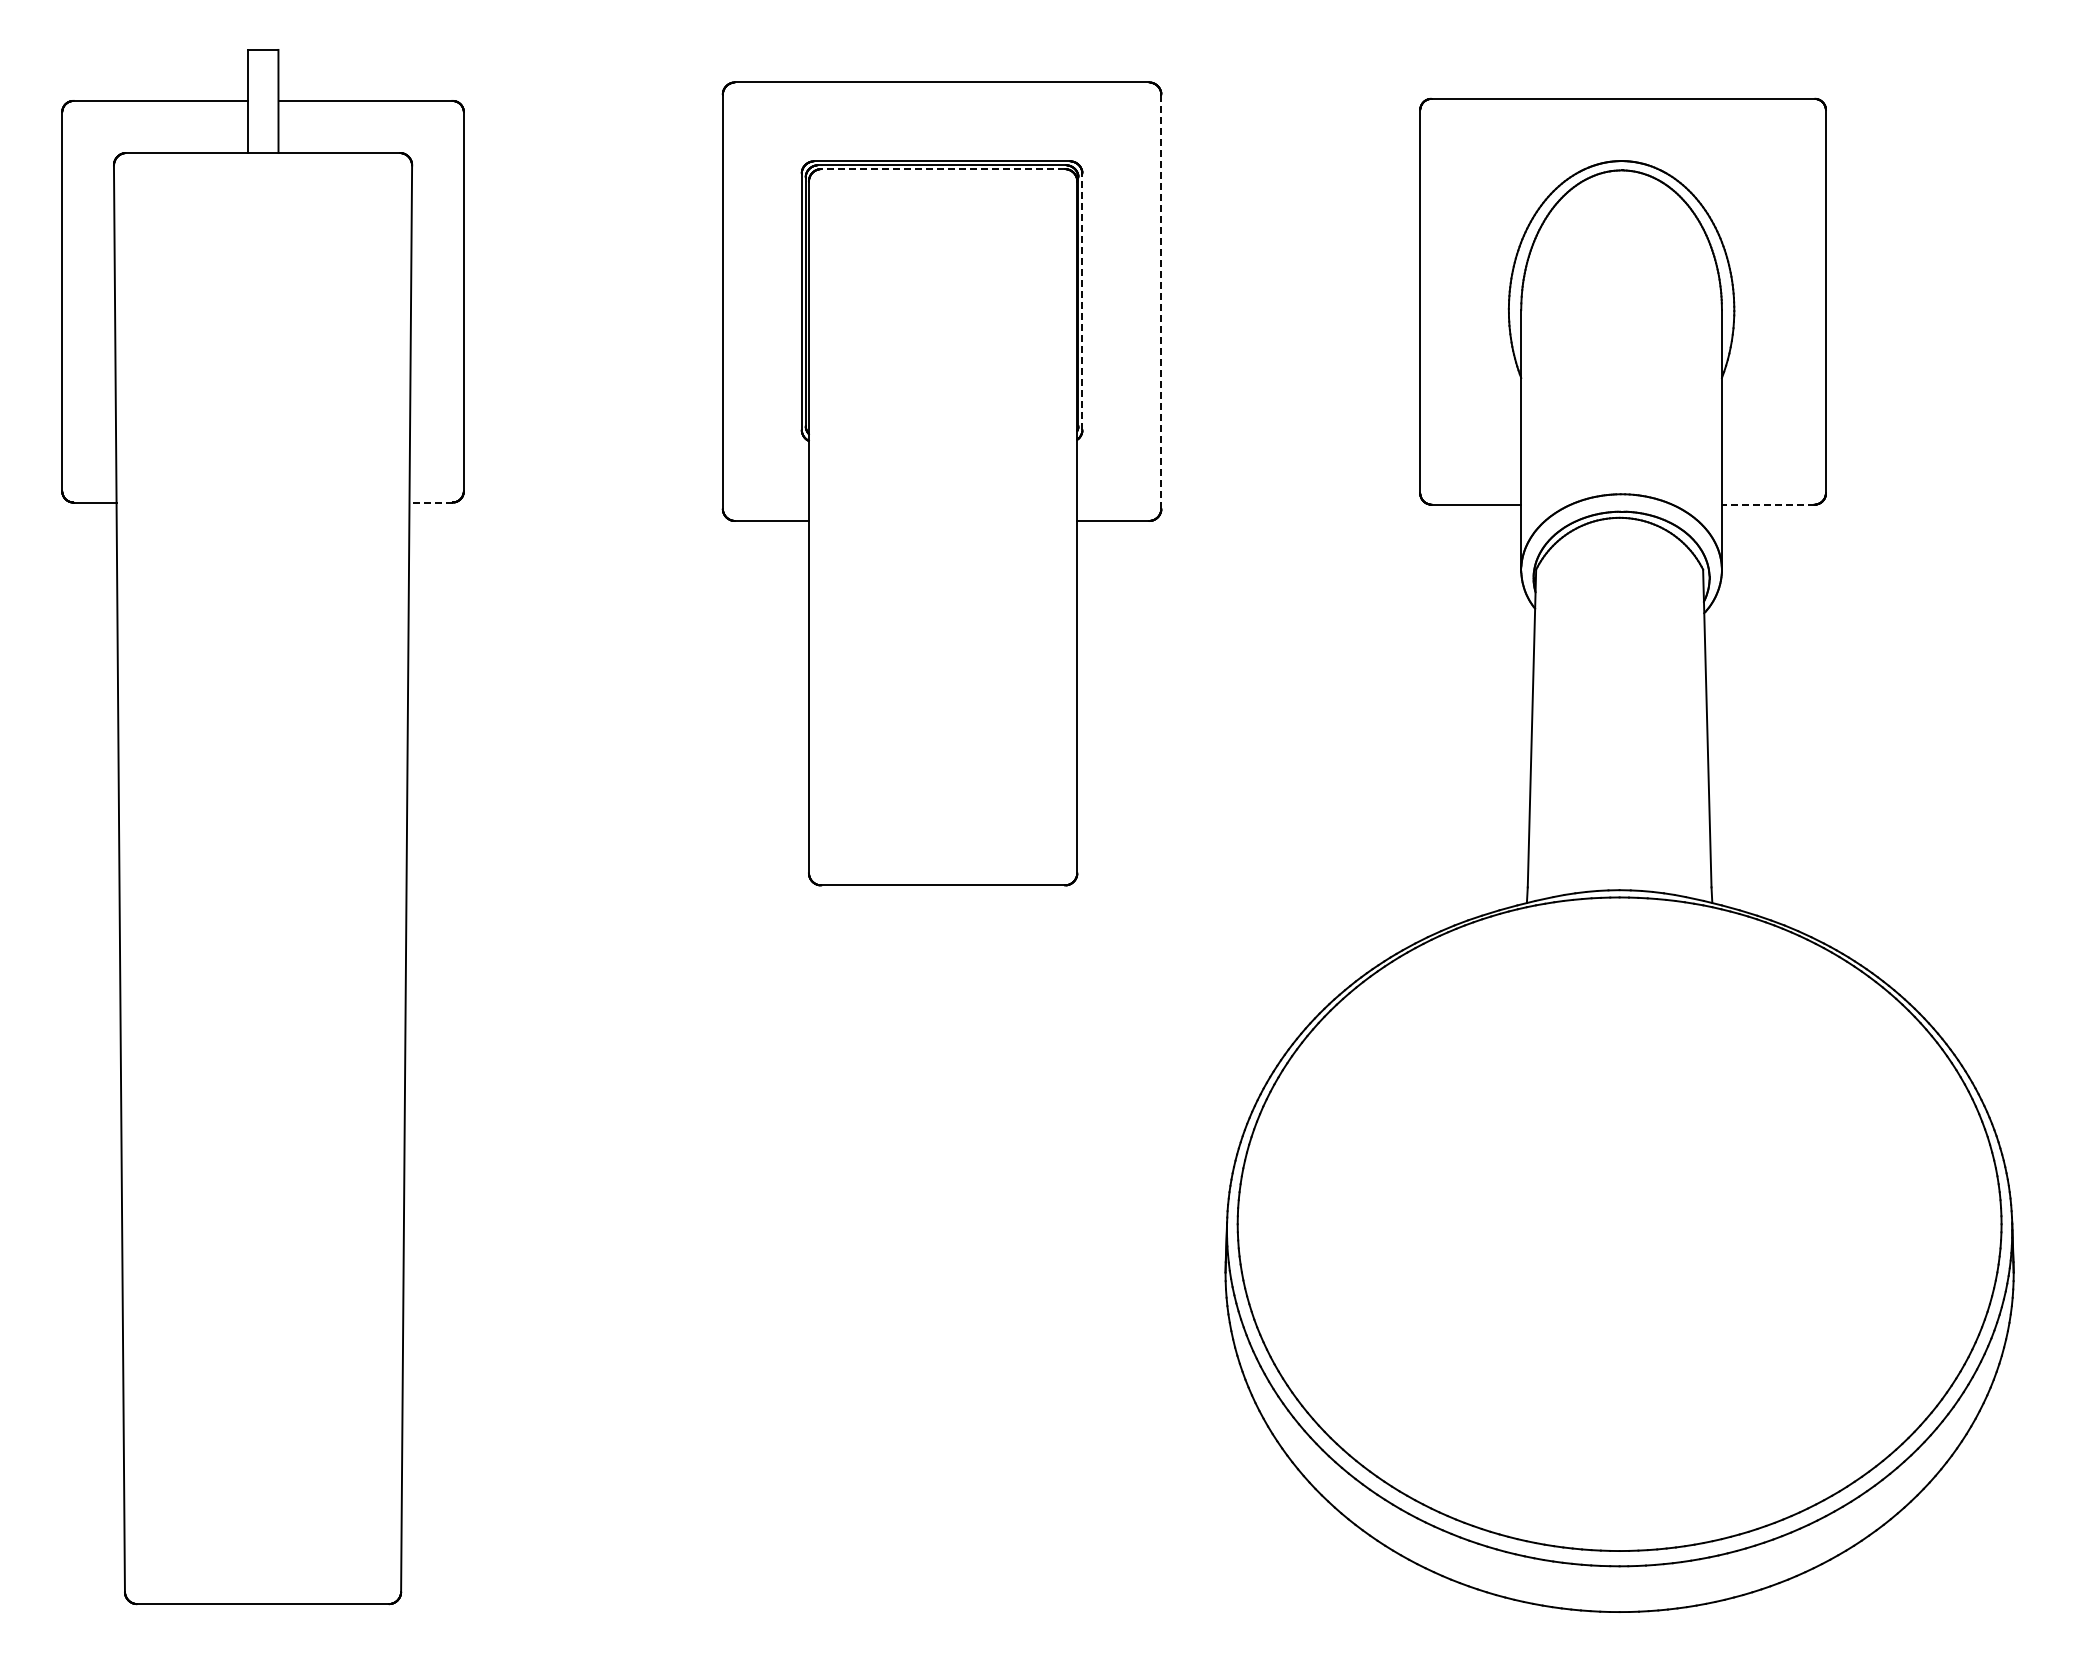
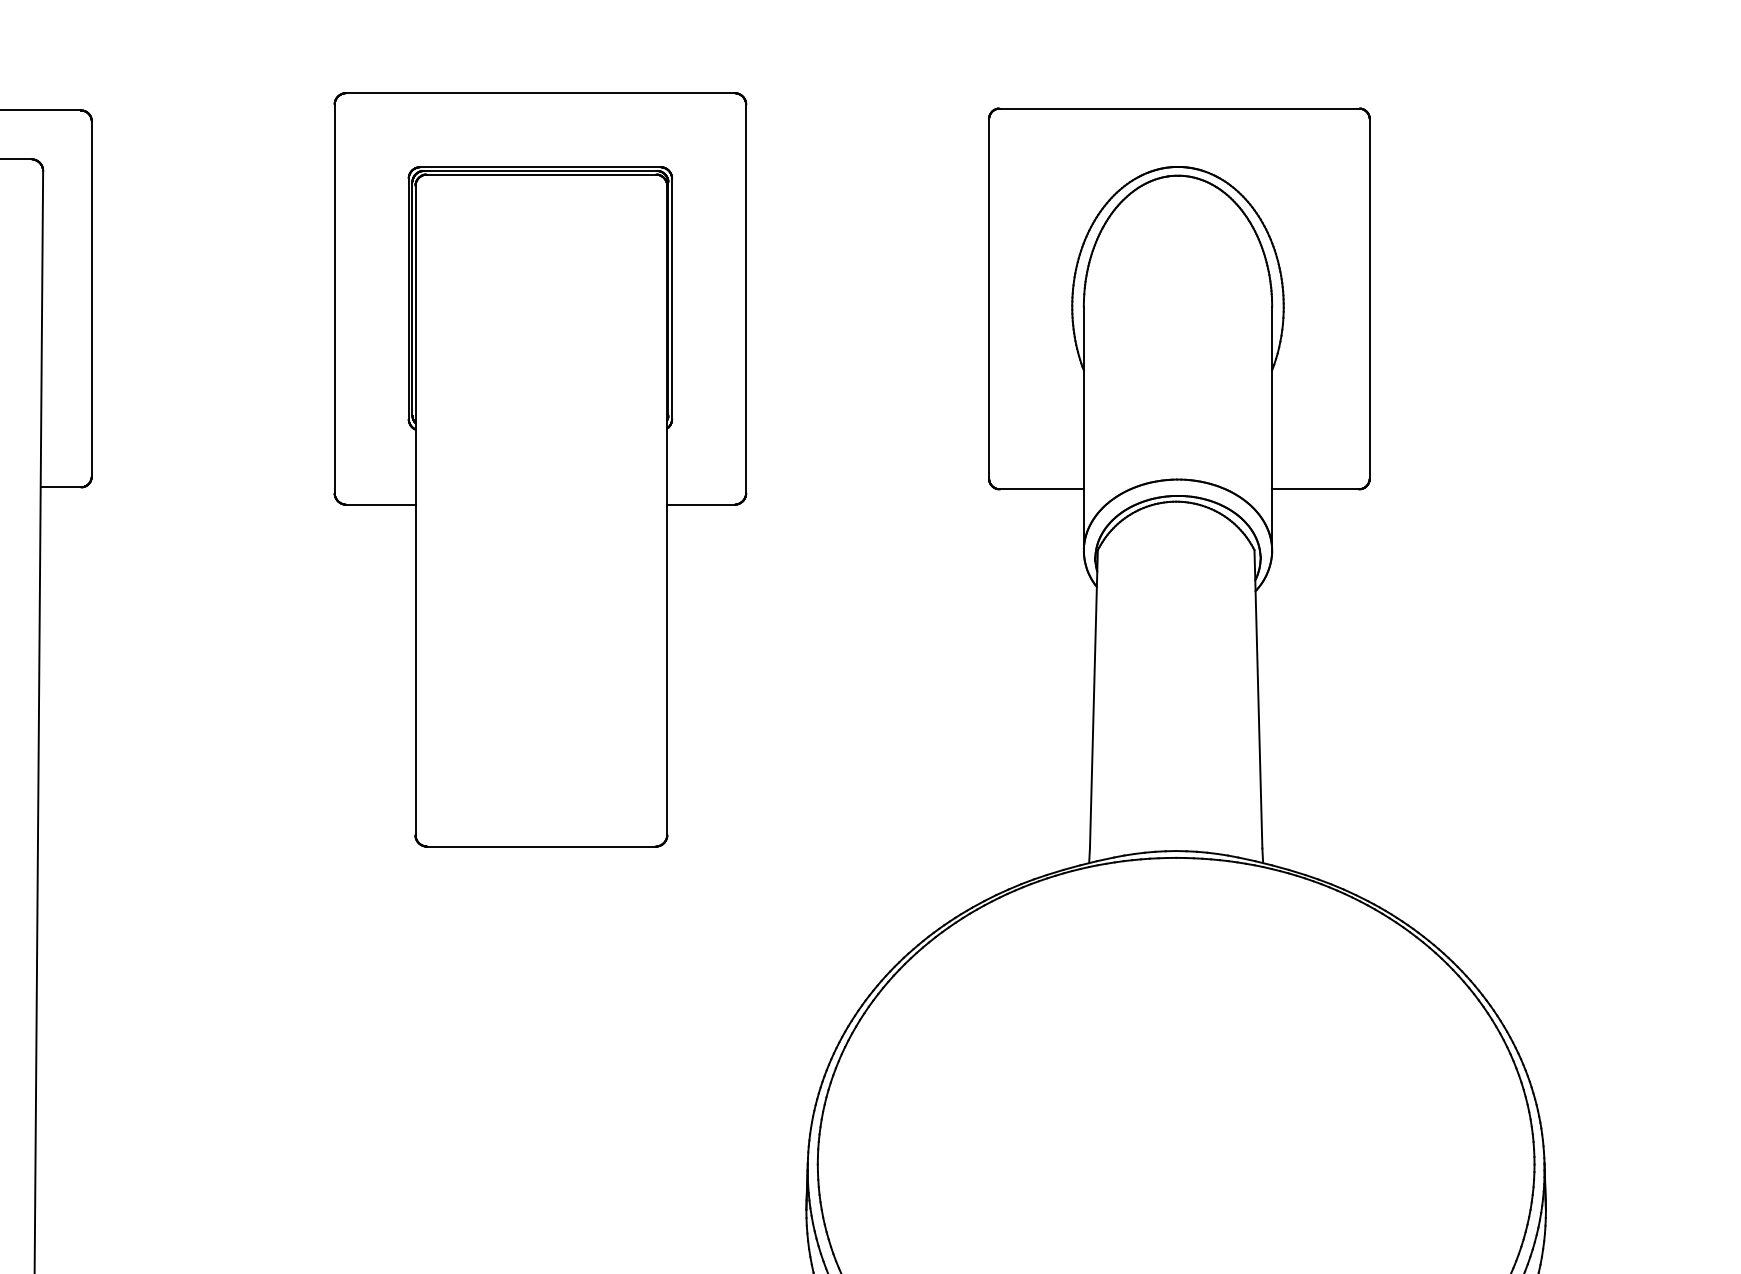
line: (943, 169) -> (541, 174), dashed -> solid
line: (1082, 301) -> (672, 298), dashed -> solid
line: (1161, 301) -> (746, 298), dashed -> solid
line: (430, 502) -> (60, 487), dashed -> solid
line: (1767, 504) -> (1314, 489), dashed -> solid

